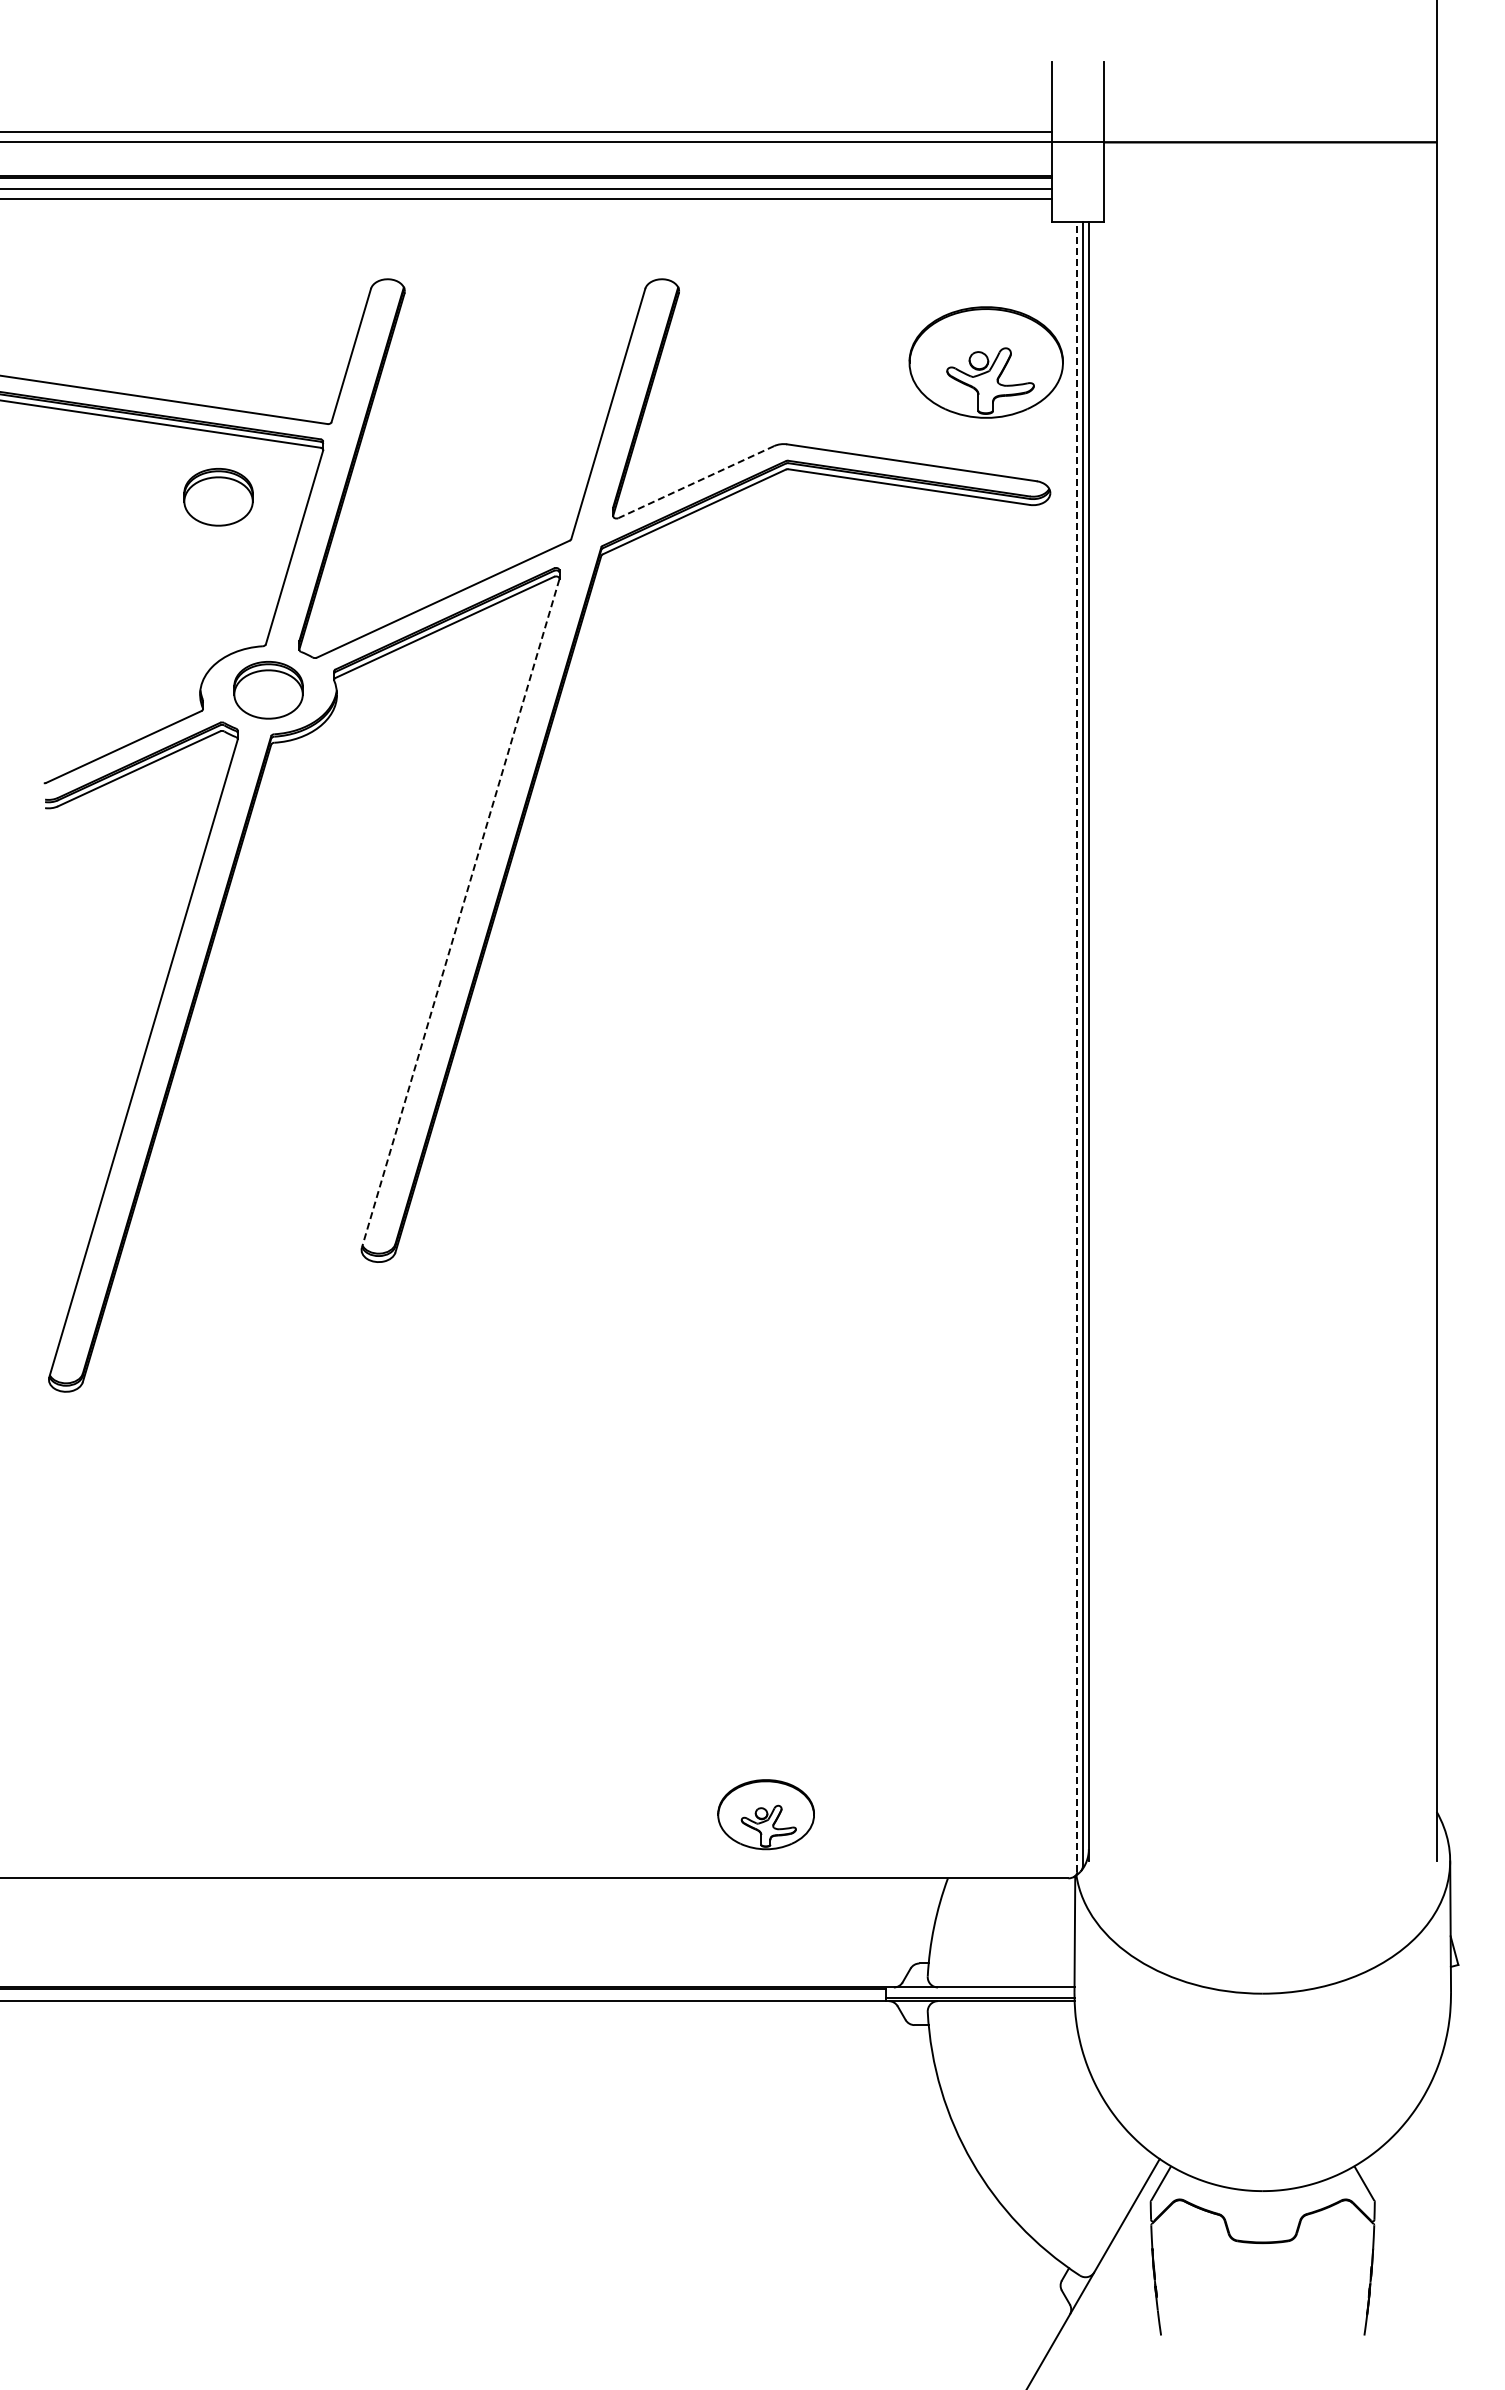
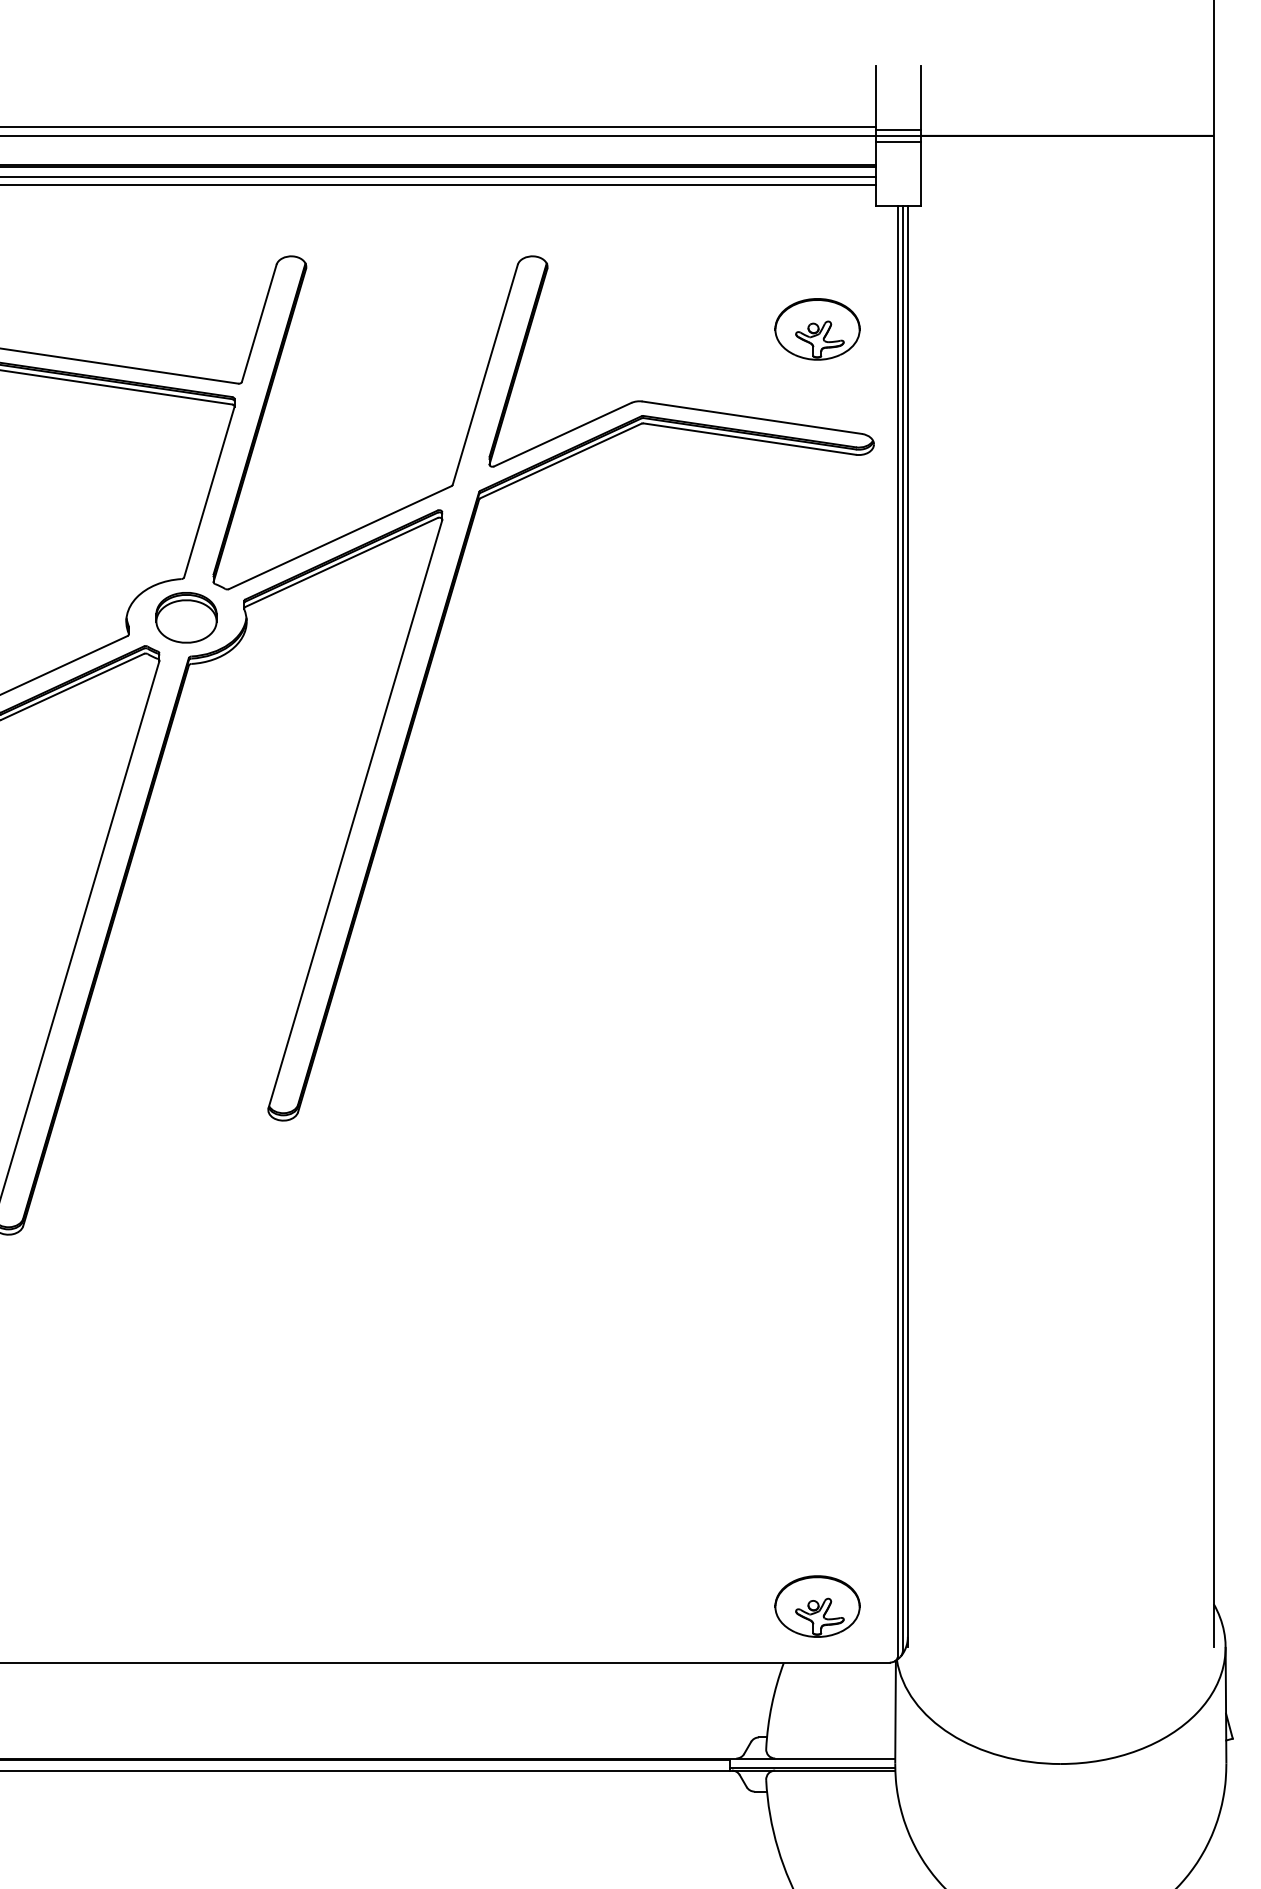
line: (1077, 135) -> (897, 129), added
line: (1077, 149) -> (897, 142), added
part: (985, 361) -> (816, 328), size x0.62
line: (696, 482) -> (562, 435), dashed -> solid
part: (218, 497) -> (142, 448), removed
line: (460, 913) -> (355, 814), dashed -> solid
line: (1077, 1047) -> (897, 931), dashed -> solid
part: (765, 1814) -> (816, 1606), moved

